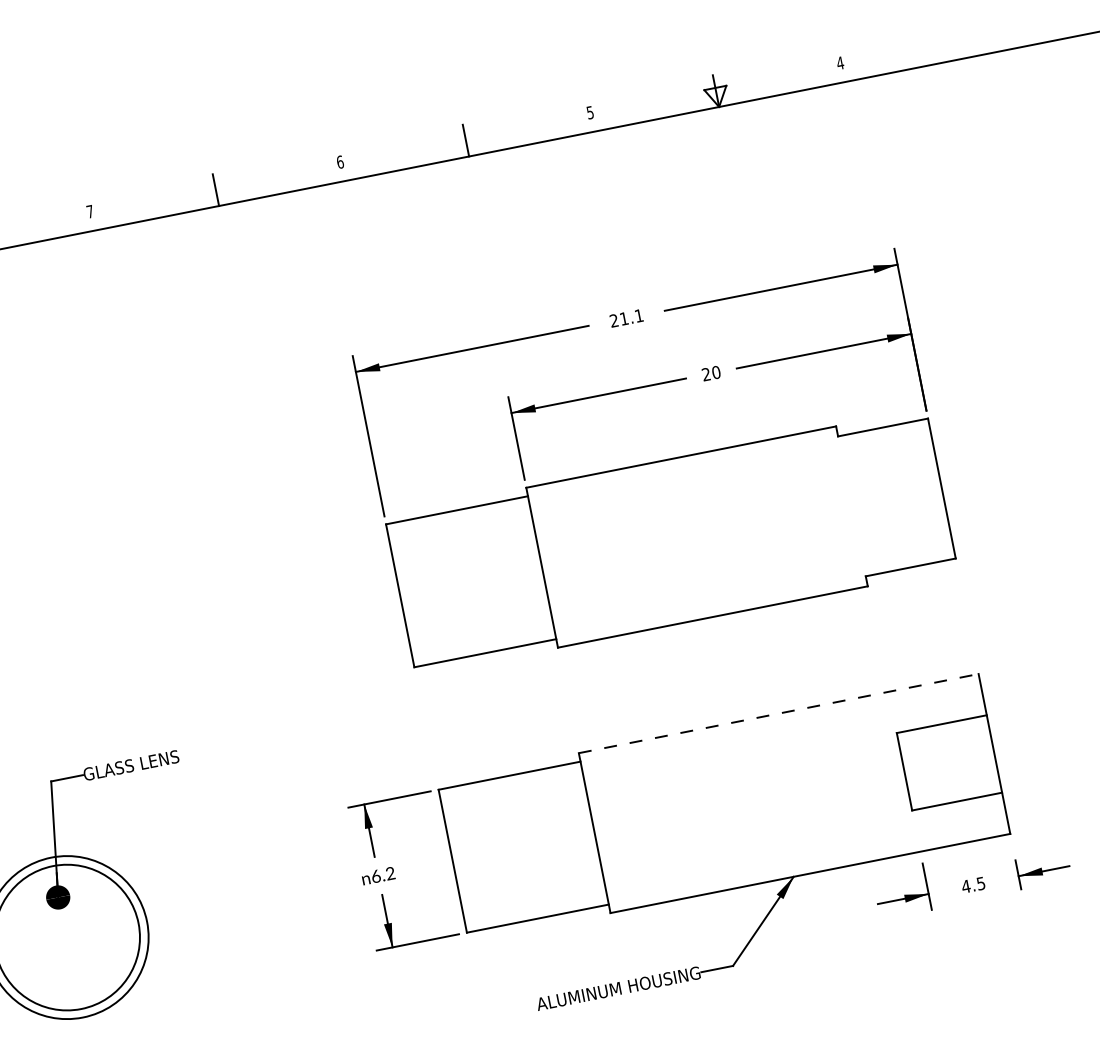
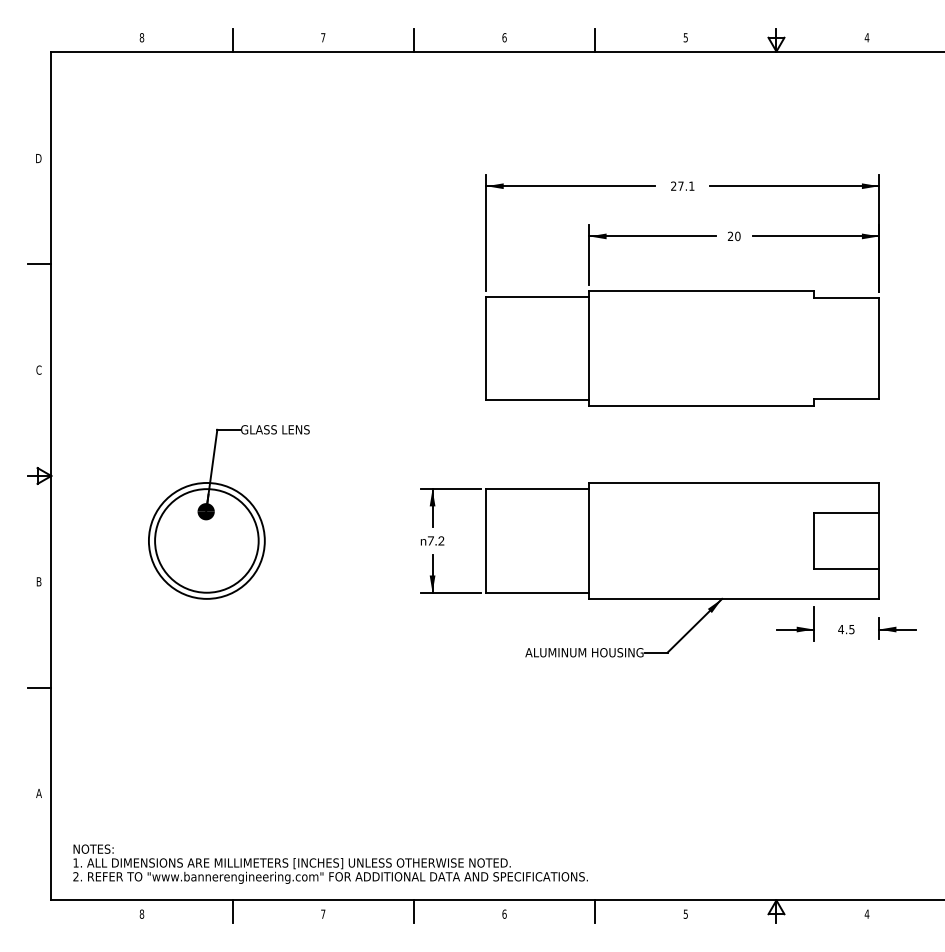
text: (623, 317) -> (680, 185), 21.1 -> 27.1
line: (778, 712) -> (734, 482), dashed -> solid
text: (375, 875) -> (430, 540), 6.2 -> 7.2

